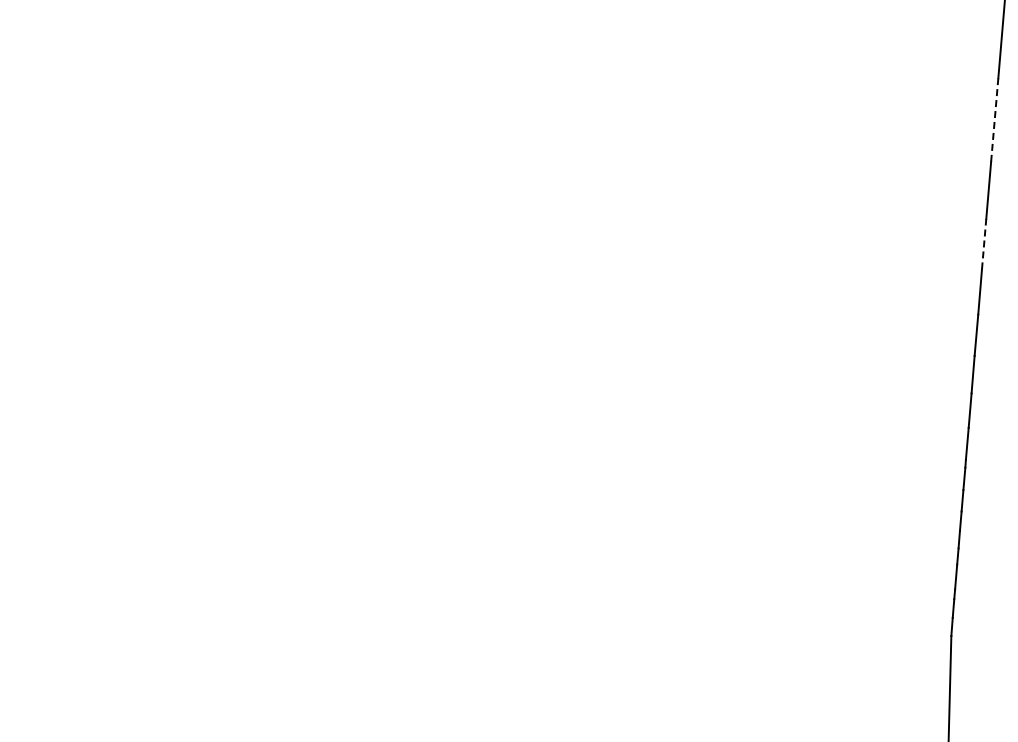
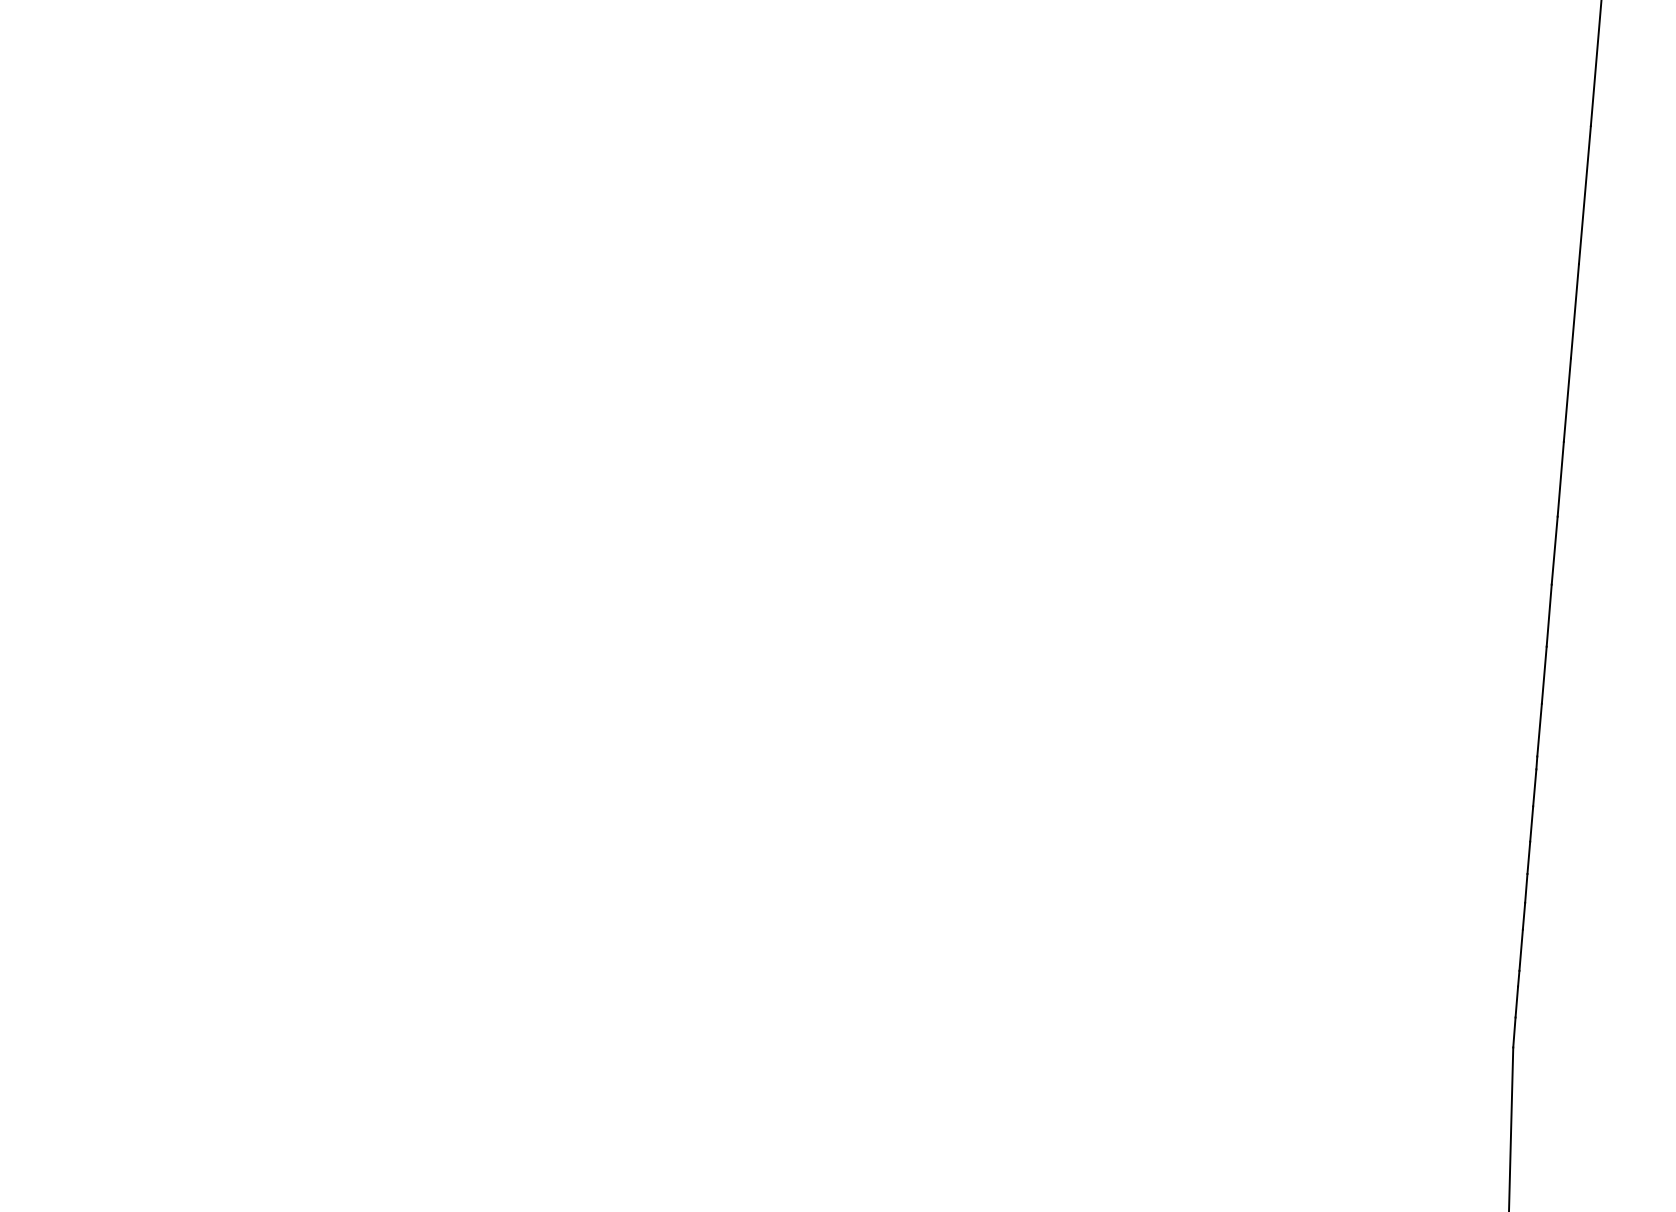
line: (994, 120) -> (1584, 195), dashed -> solid
line: (984, 243) -> (1568, 399), dashed -> solid

